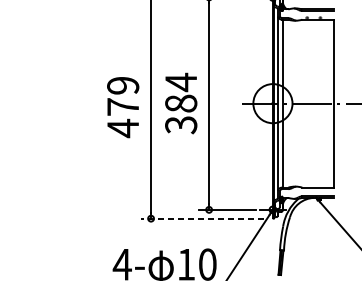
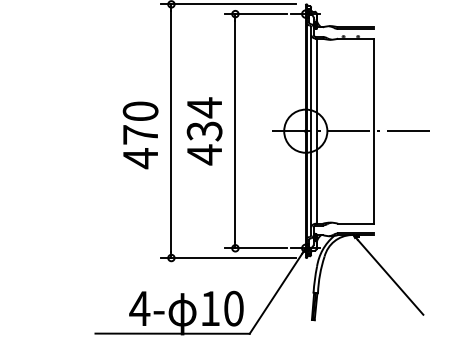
text: (123, 85) -> (140, 111), 479 -> 470
text: (181, 114) -> (204, 143), 384 -> 434
line: (202, 219) -> (228, 258), dashed -> solid

